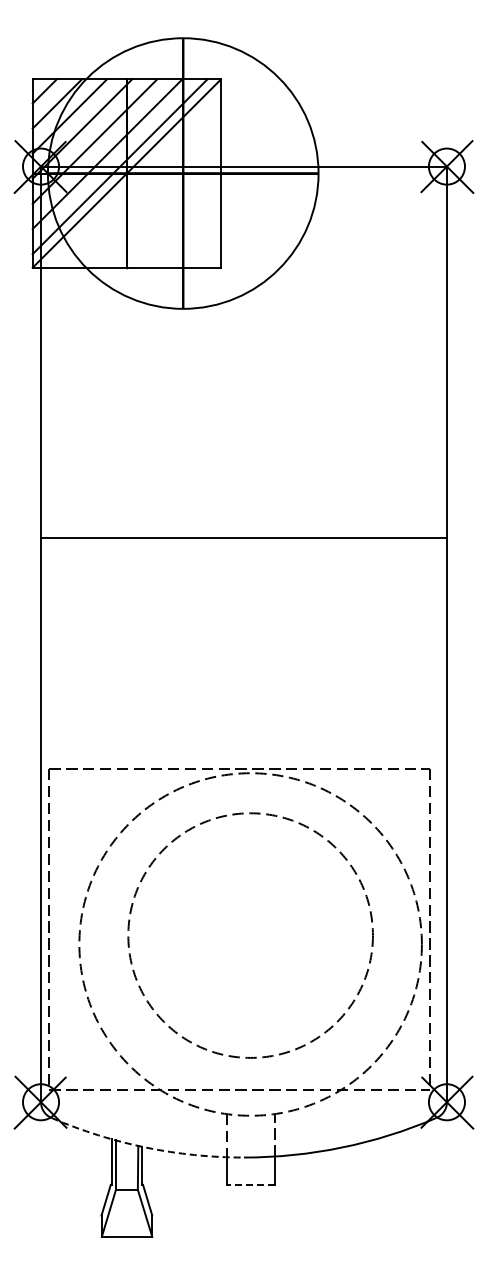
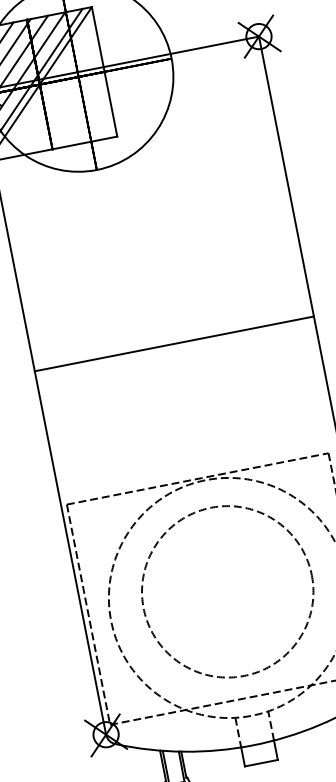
line: (243, 537) -> (173, 343), moved
arc: (145, 1147) -> (184, 751), dashed -> solid
line: (250, 1184) -> (261, 763), dashed -> solid

